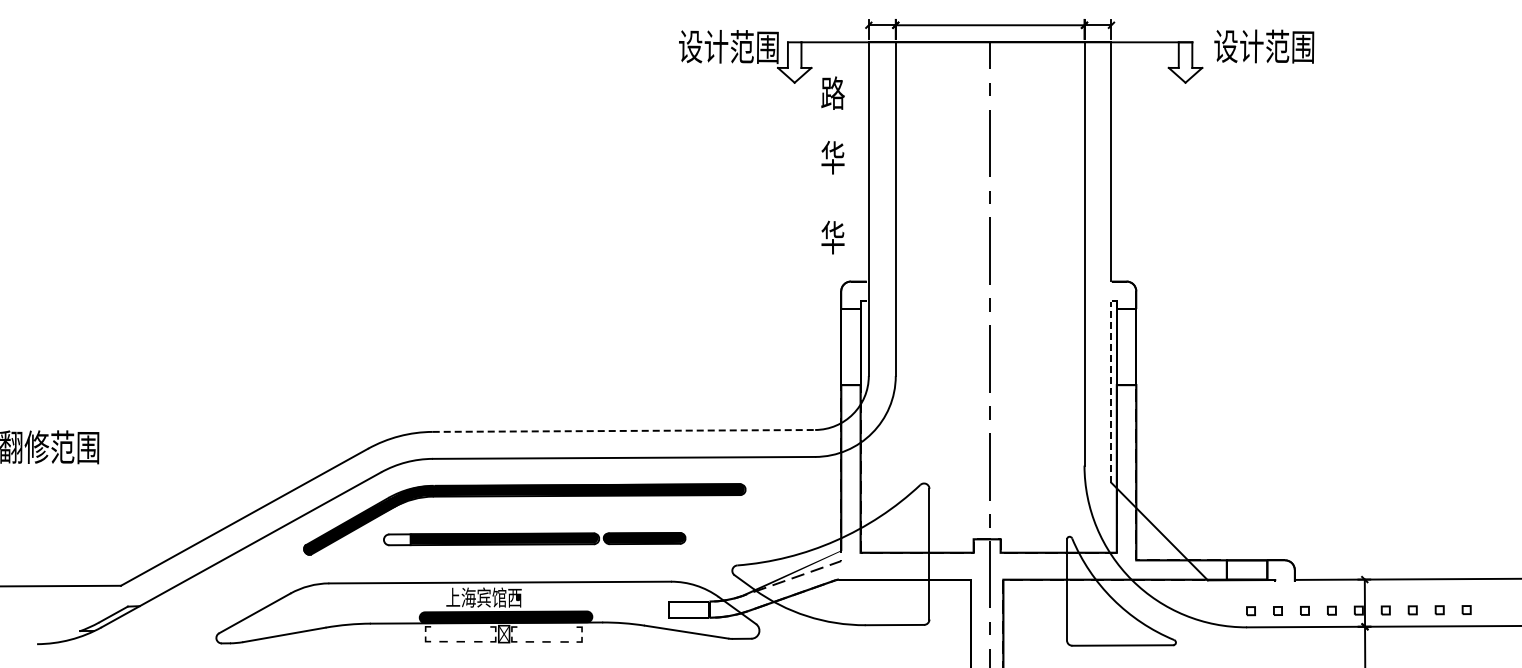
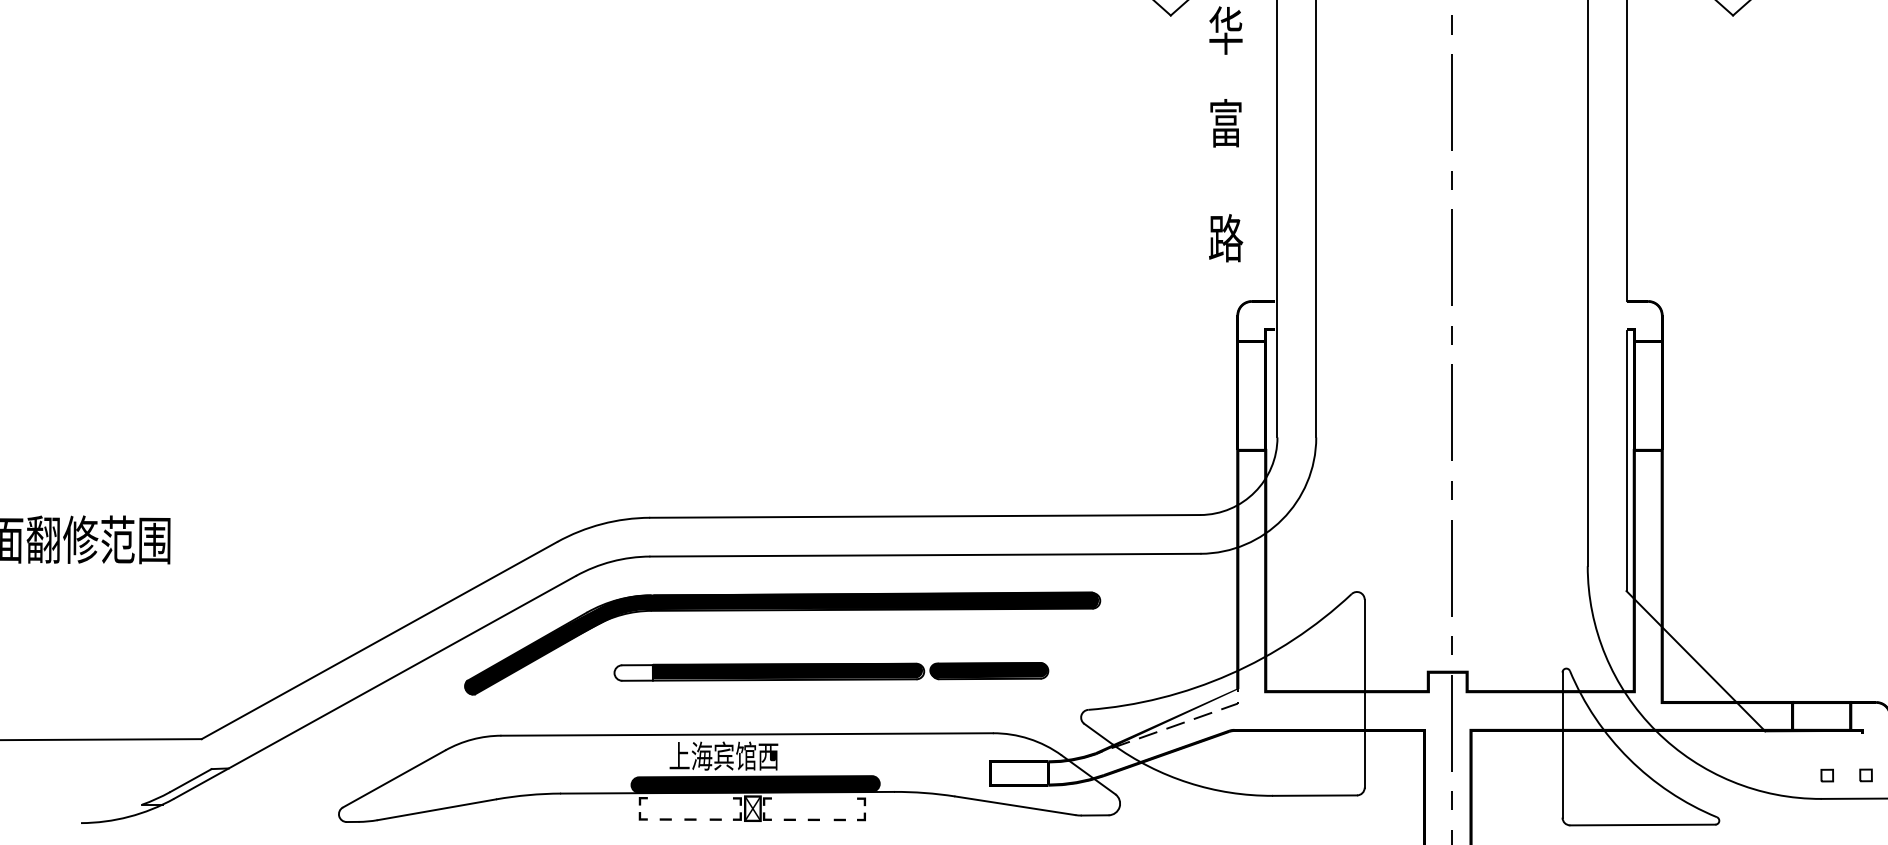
text: (832, 93) -> (1225, 30), 路 -> 华
text: (832, 157) -> (1225, 123), 华 -> 富
text: (832, 237) -> (1225, 238), 华 -> 路
line: (1111, 391) -> (1626, 459), dashed -> solid
line: (624, 430) -> (926, 515), dashed -> solid
part: (534, 539) -> (831, 672), moved

